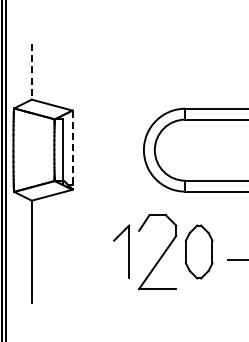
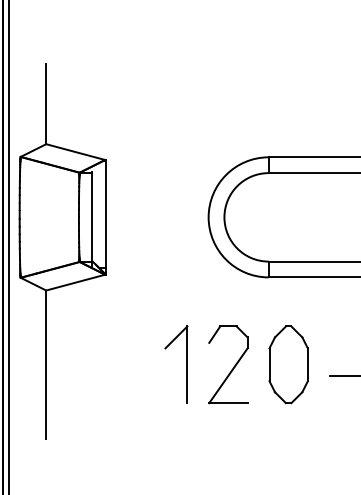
line: (31, 71) -> (45, 103), dashed -> solid
line: (73, 150) -> (106, 217), dashed -> solid
part: (157, 251) -> (228, 364), size x0.71

